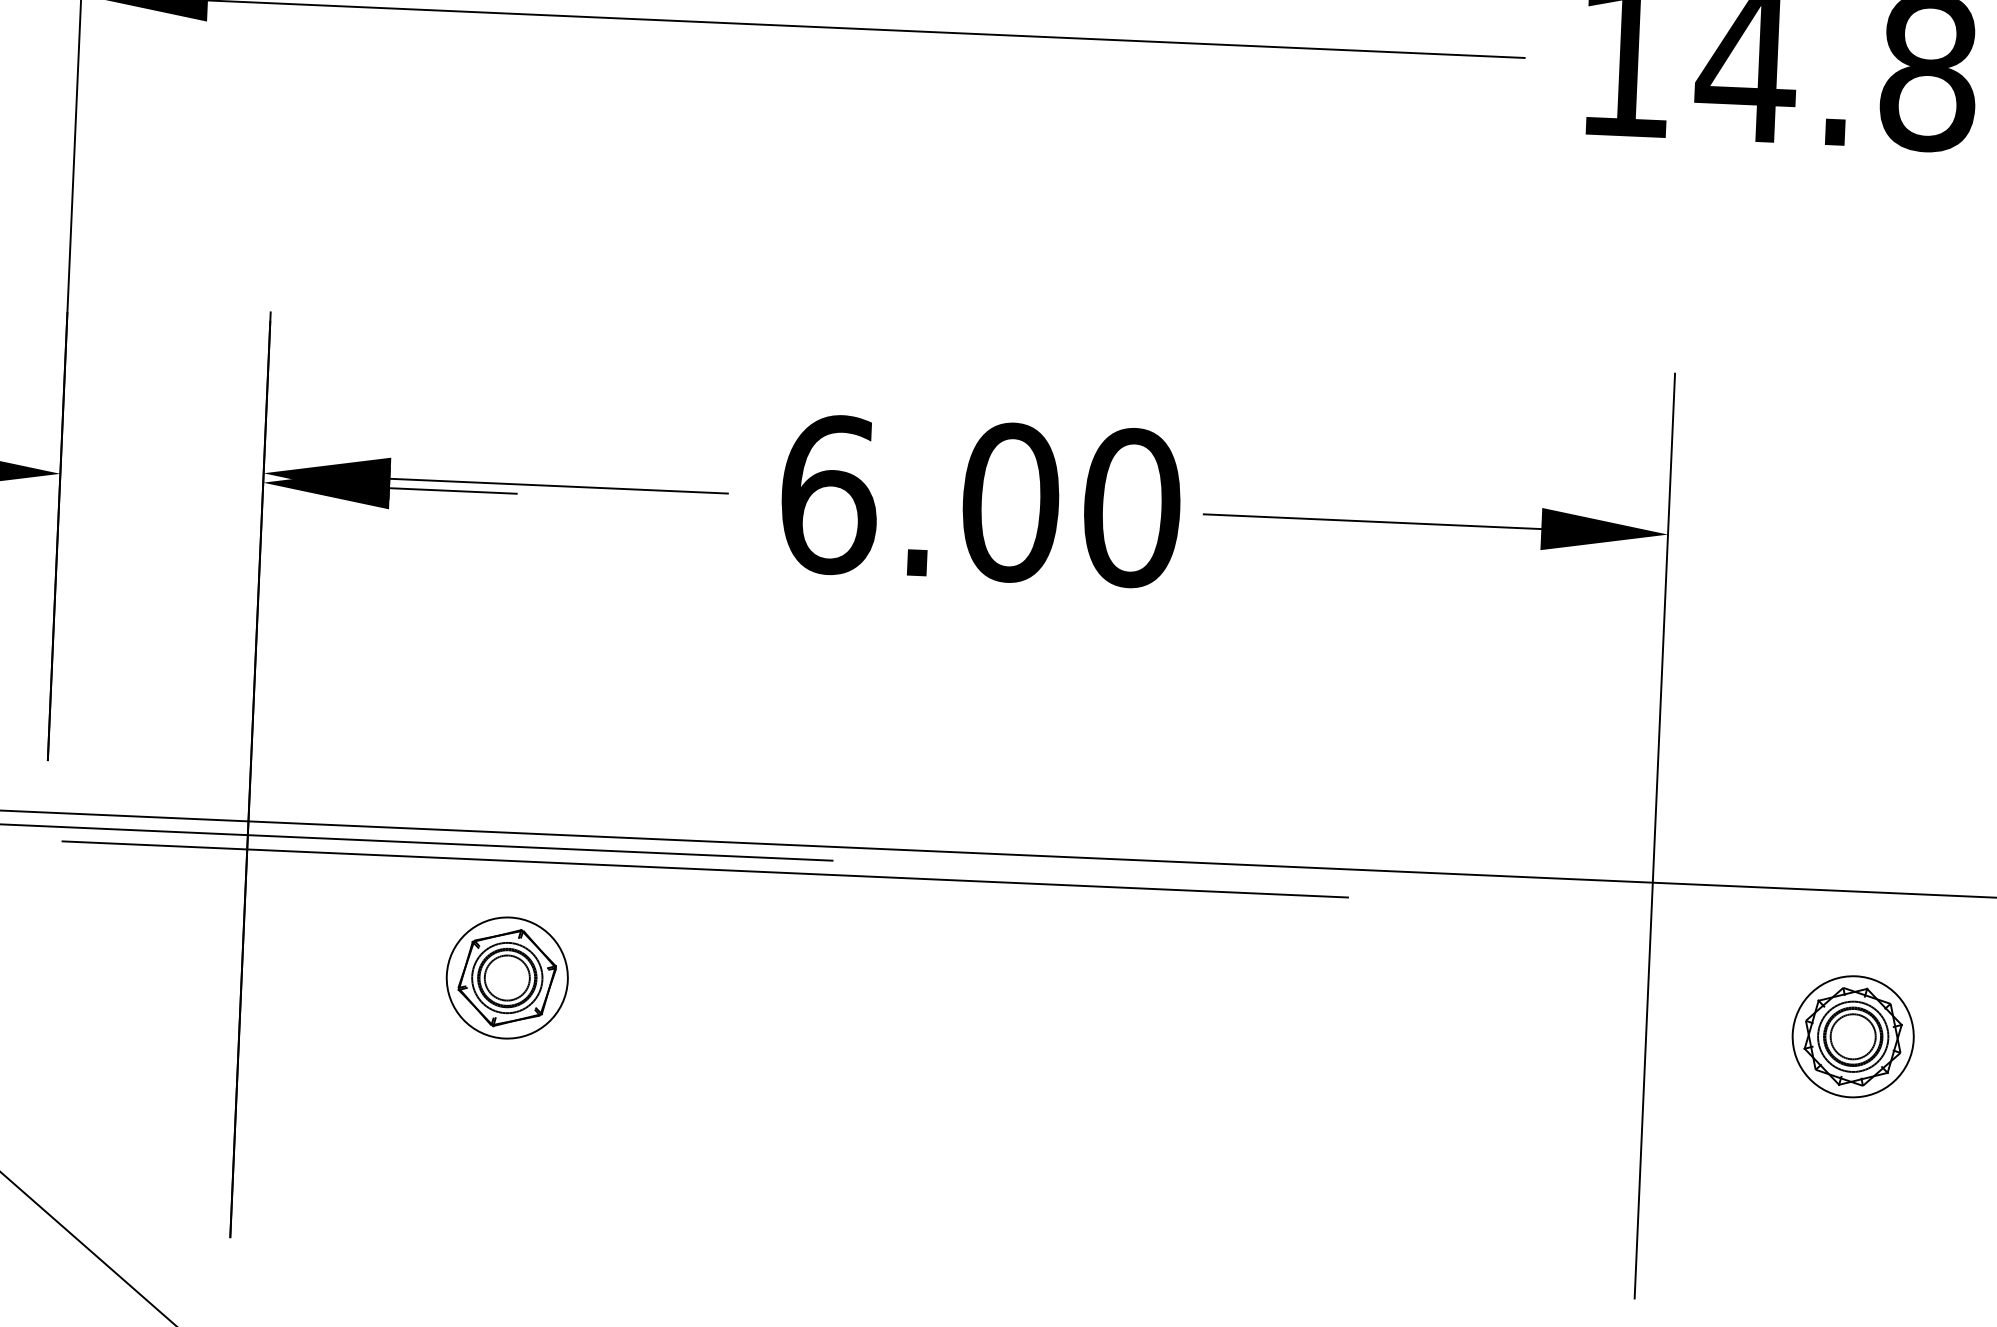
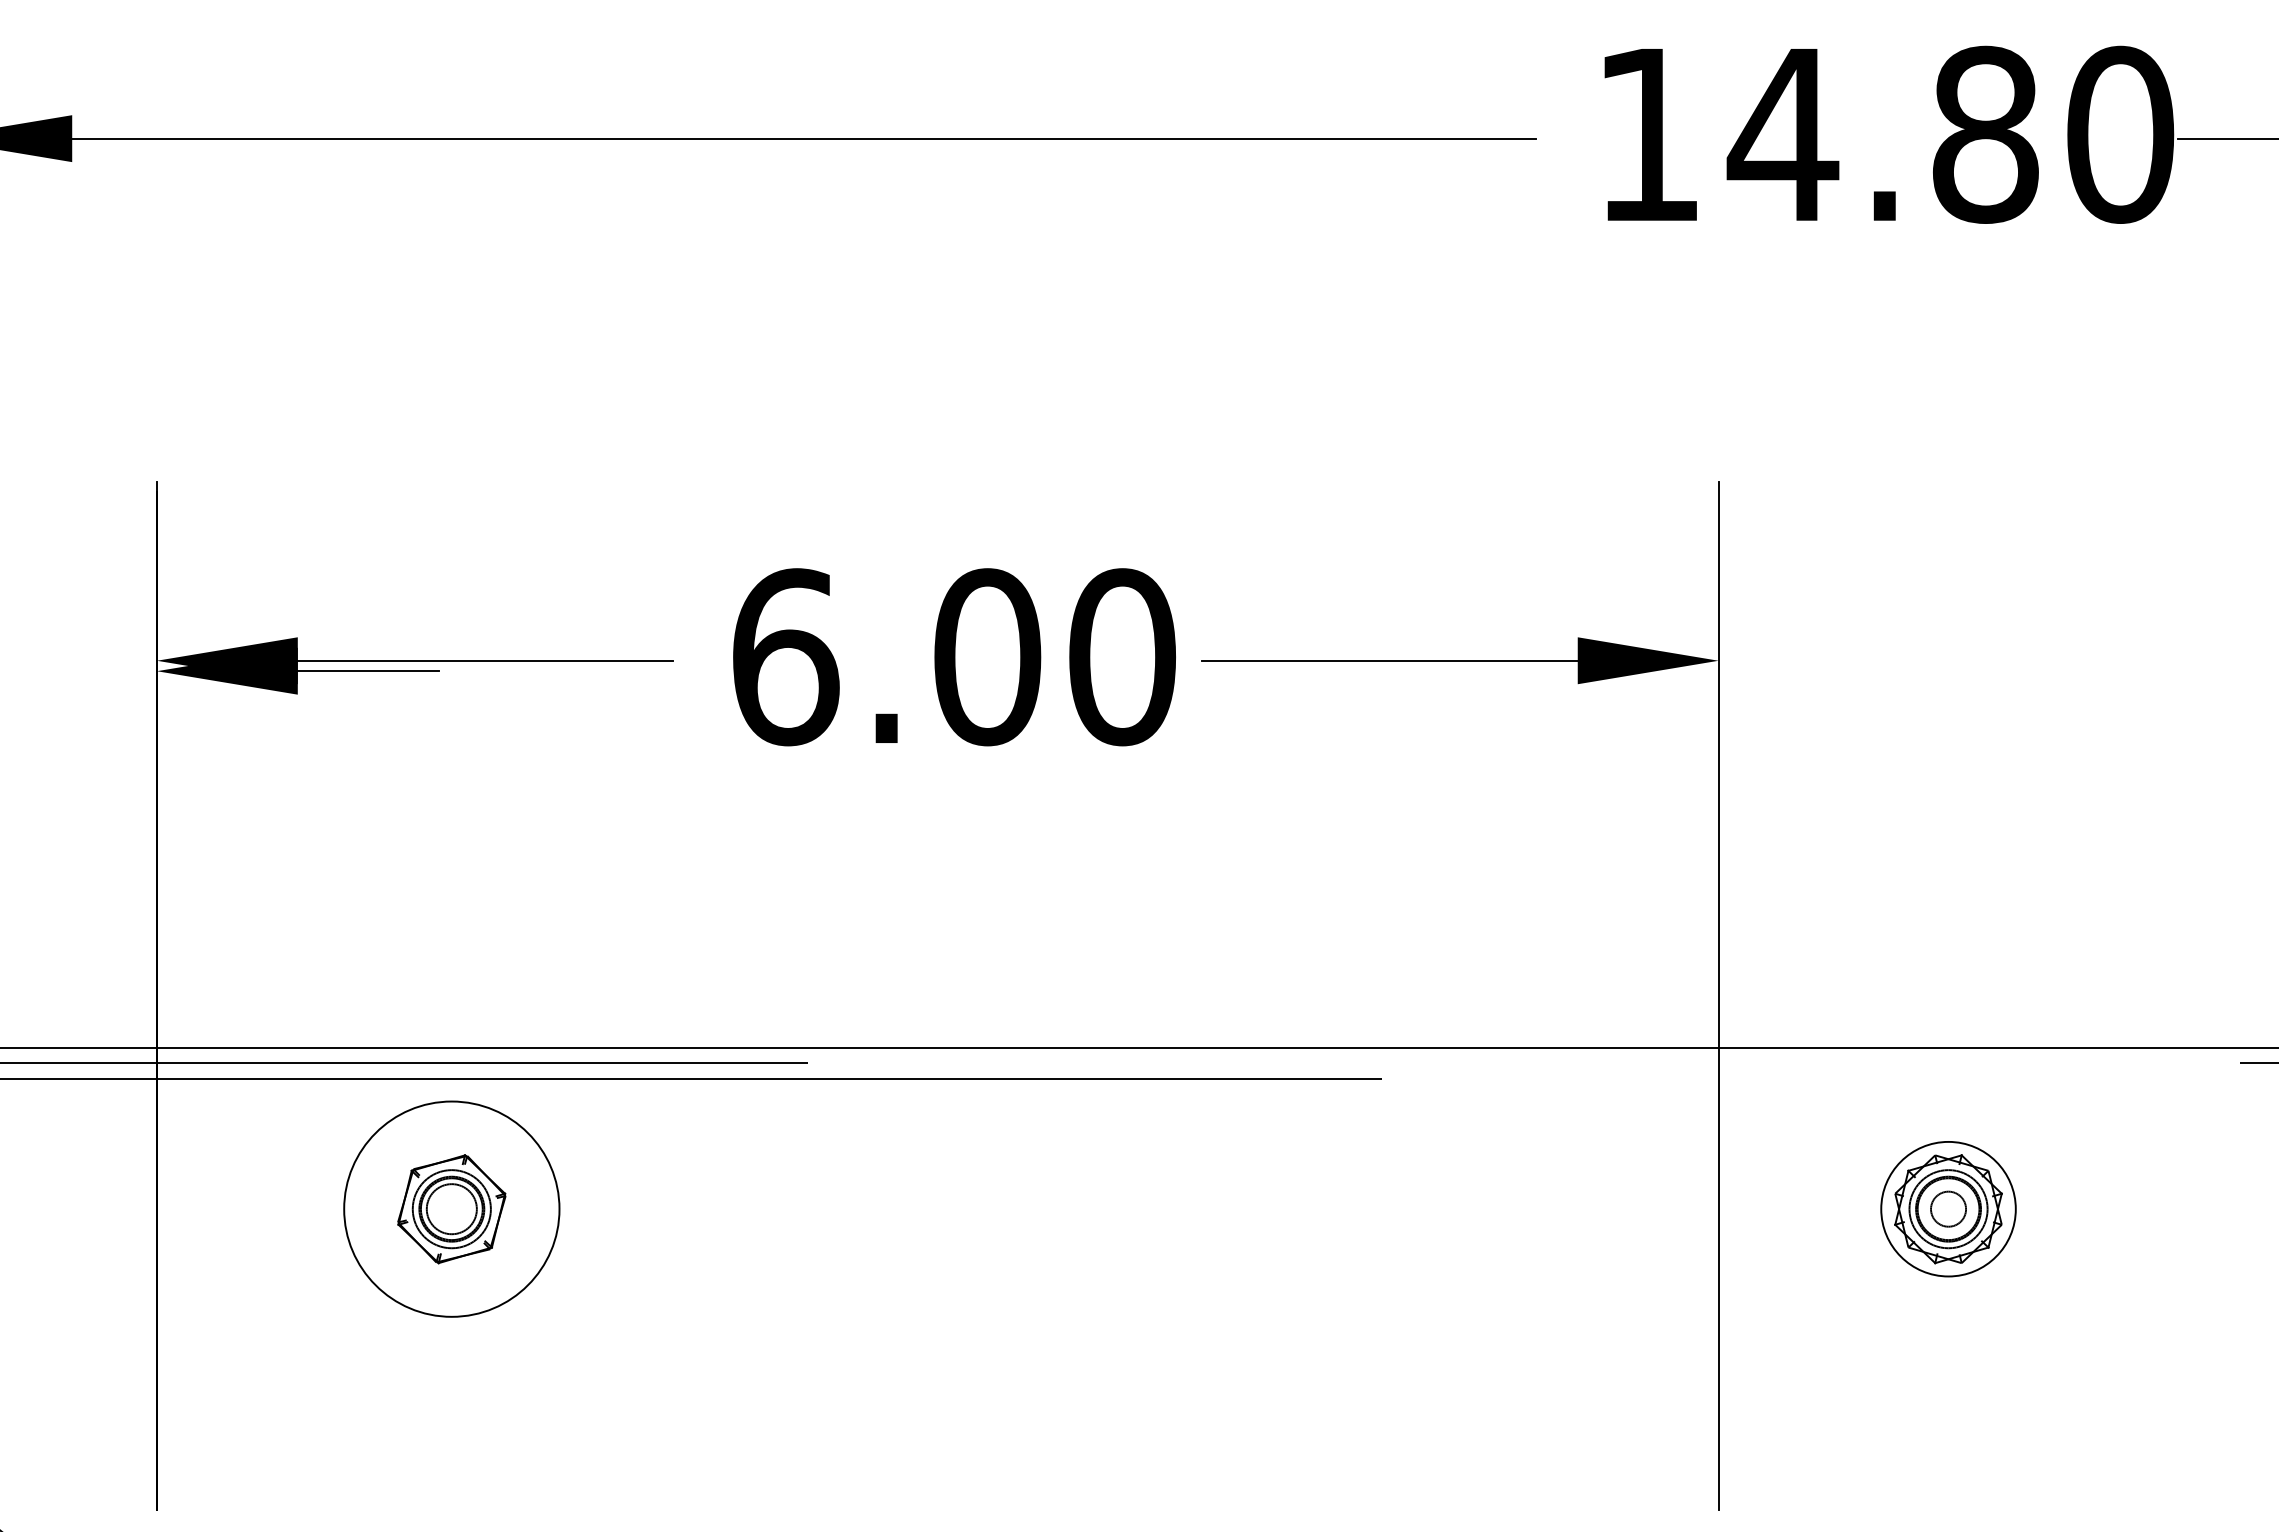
circle: (507, 977) -> (451, 1208), size x1.6
circle: (1853, 1037) -> (1948, 1209), size x0.7

